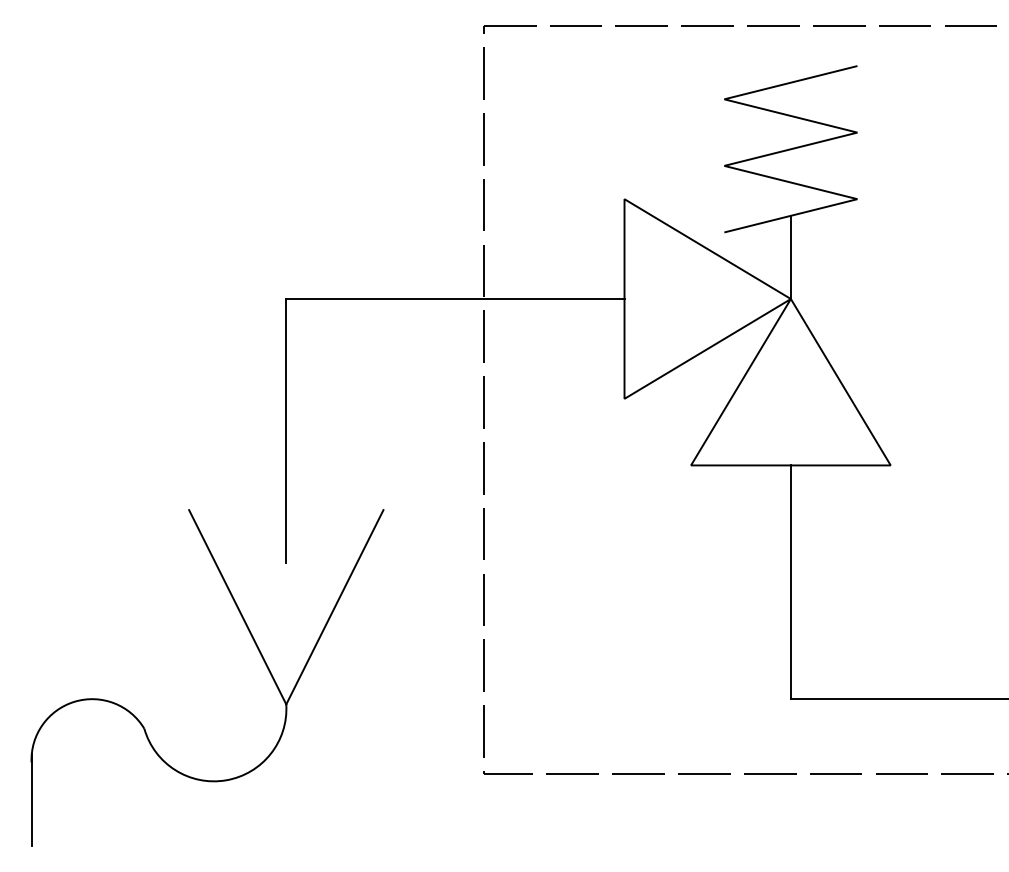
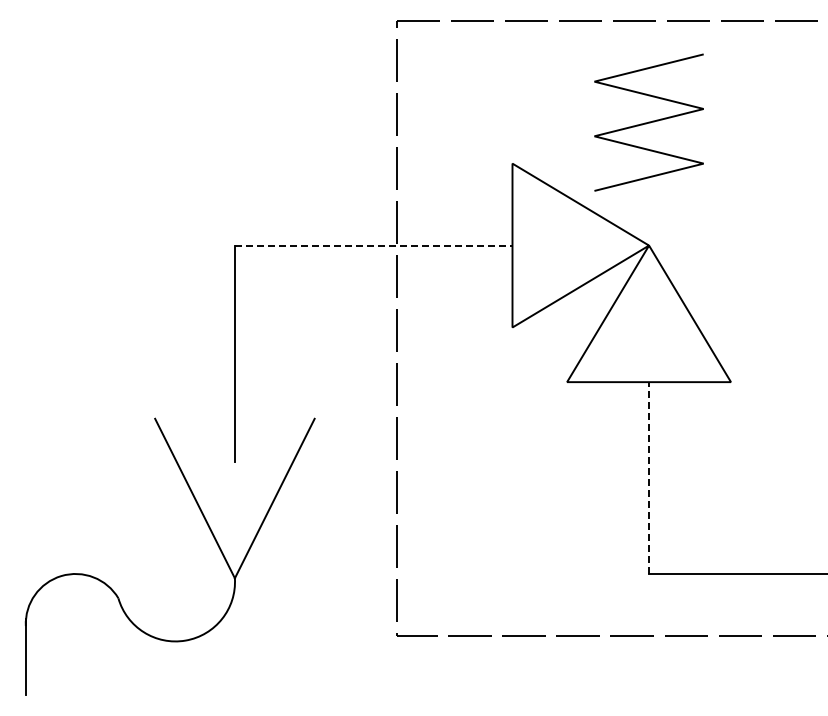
line: (791, 257) -> (649, 211), removed
line: (455, 298) -> (373, 245), solid -> dashed
line: (791, 581) -> (649, 477), solid -> dashed

